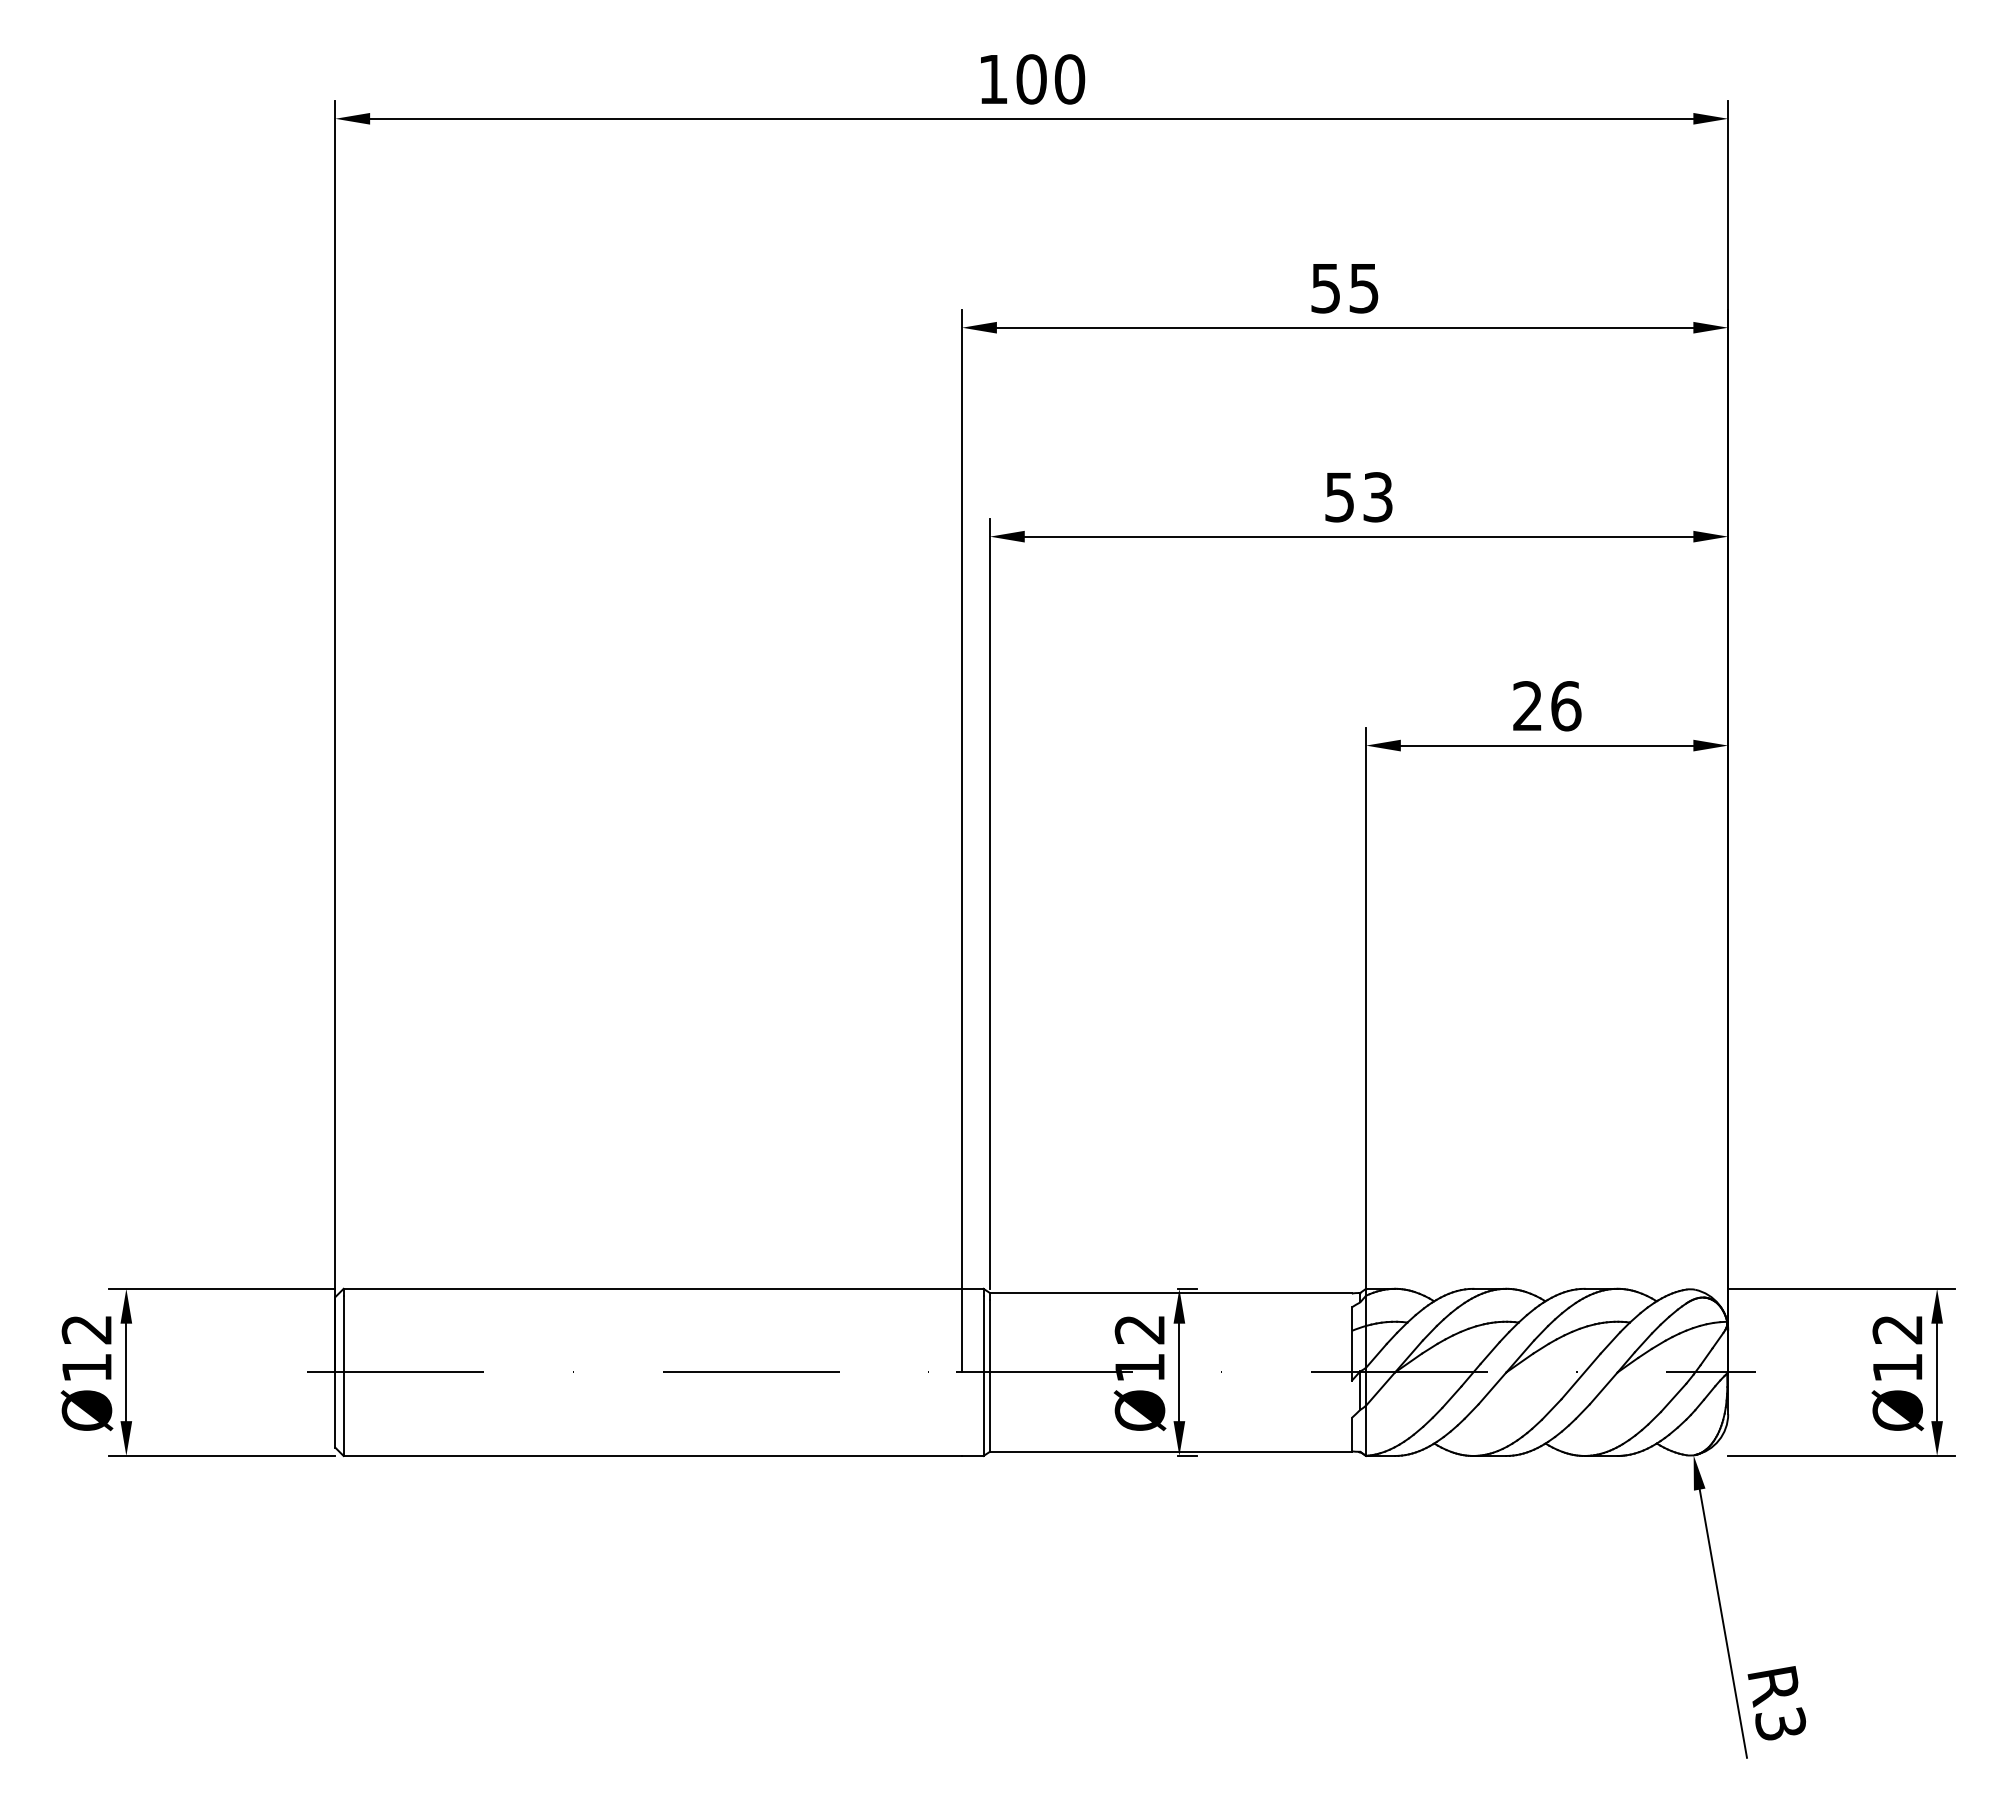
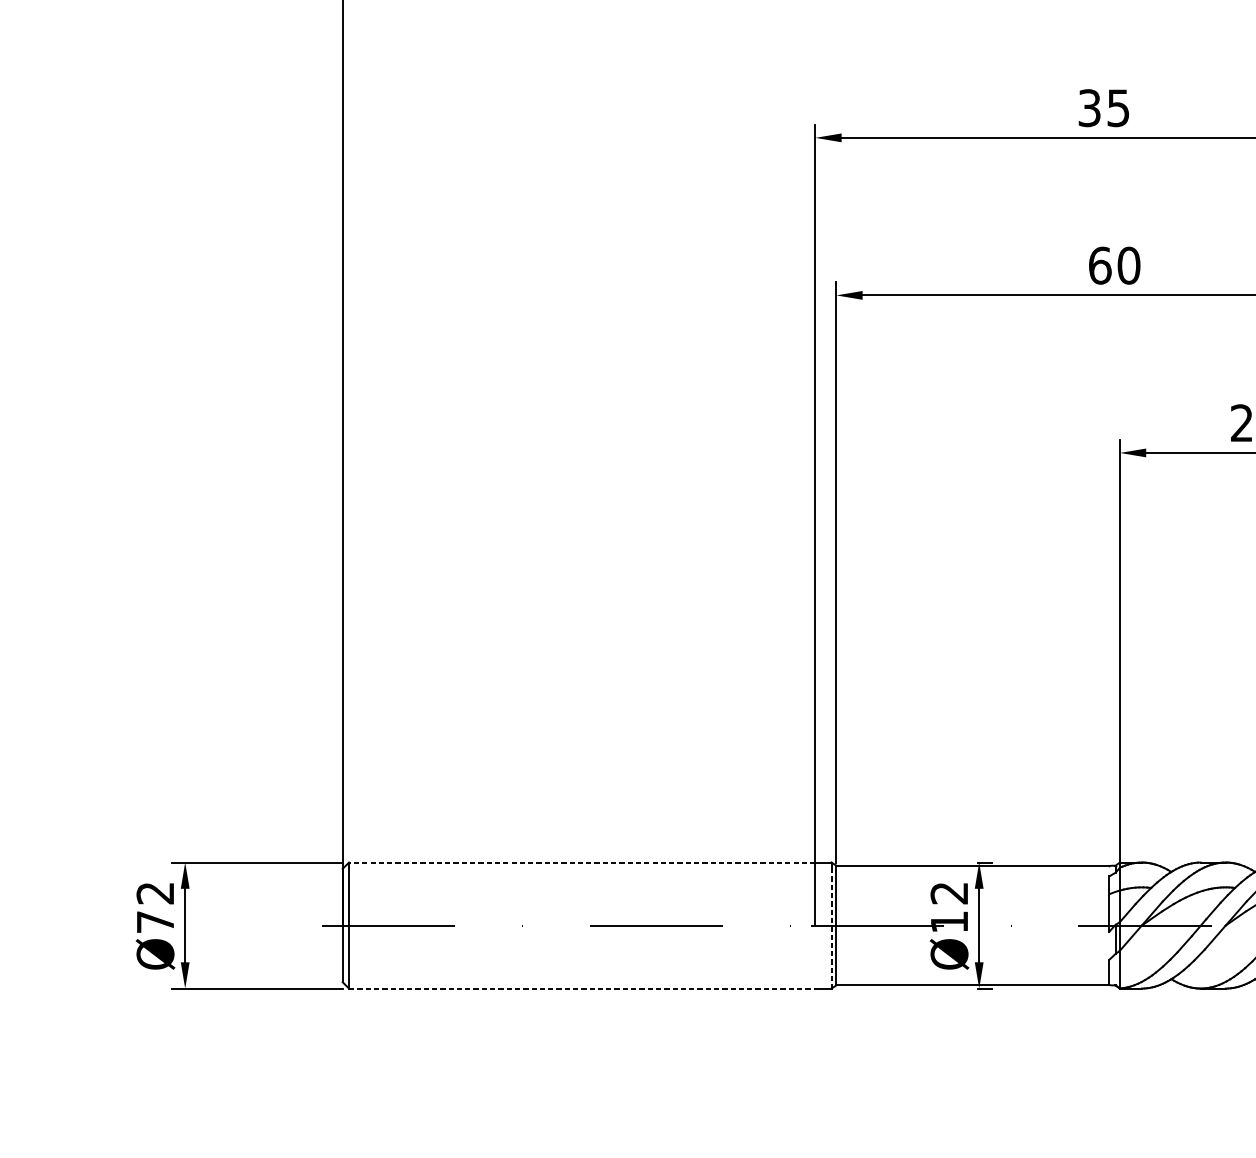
text: (1325, 287) -> (1089, 107), 55 -> 35
text: (1359, 497) -> (1115, 265), 53 -> 60
line: (652, 1288) -> (581, 862), solid -> dashed
text: (86, 1367) -> (155, 921), Ø12 -> Ø72
line: (983, 1376) -> (831, 928), solid -> dashed
line: (653, 1455) -> (582, 988), solid -> dashed

